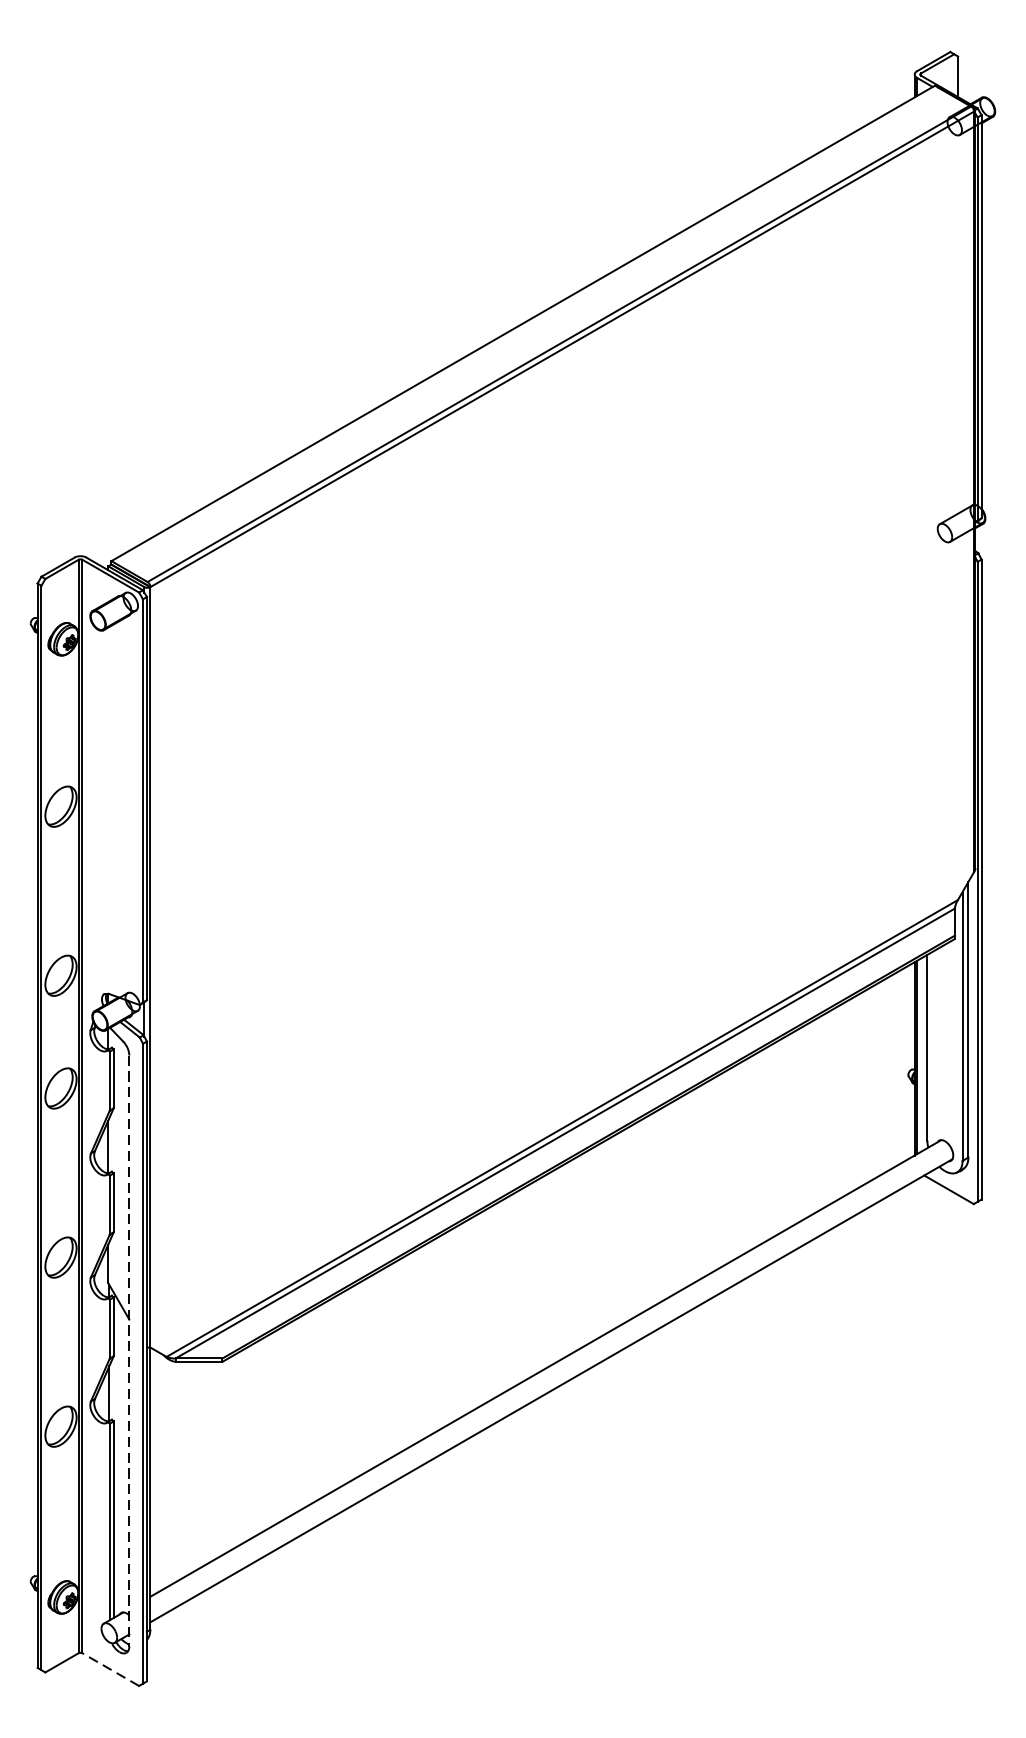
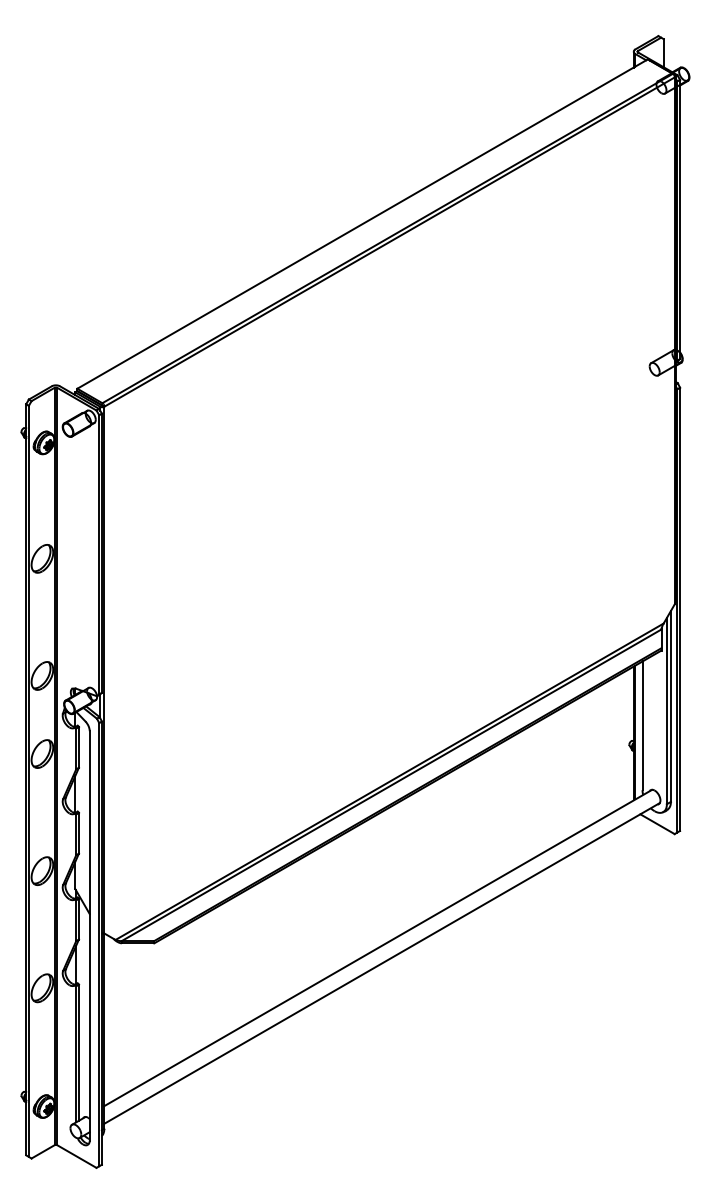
line: (128, 1350) -> (89, 935), dashed -> solid
line: (110, 1669) -> (76, 1156), dashed -> solid

